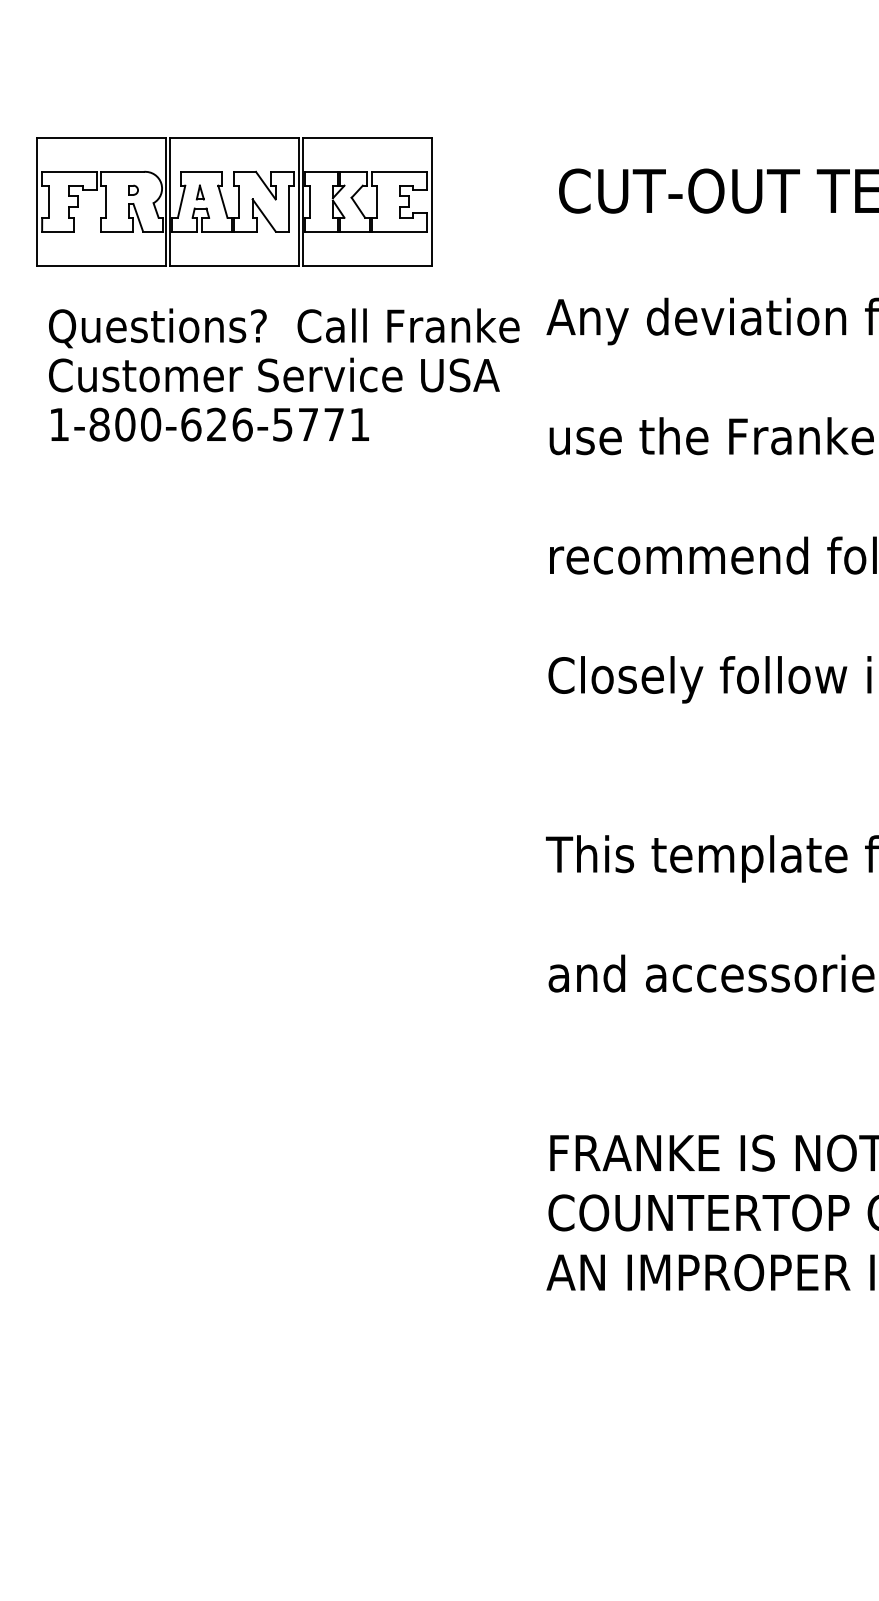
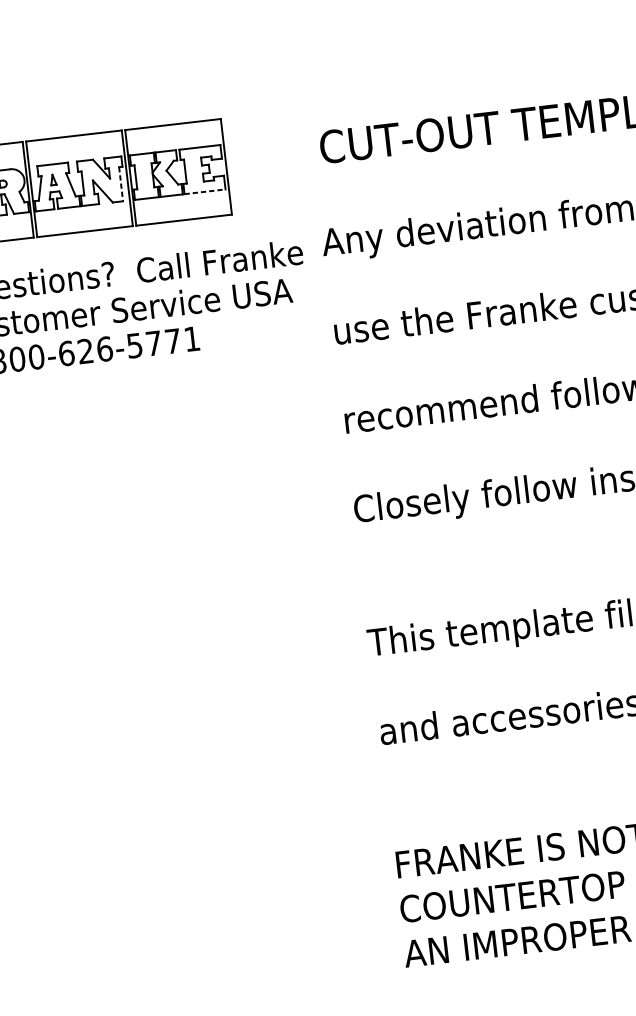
line: (289, 208) -> (121, 184), solid -> dashed
line: (399, 231) -> (205, 191), solid -> dashed

